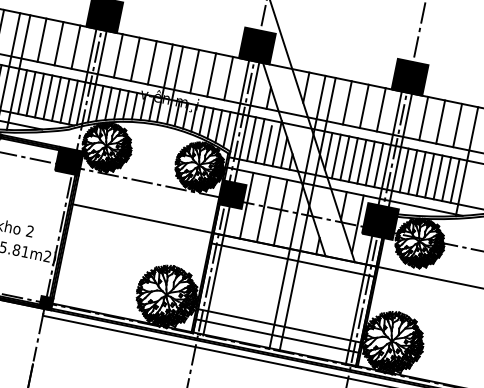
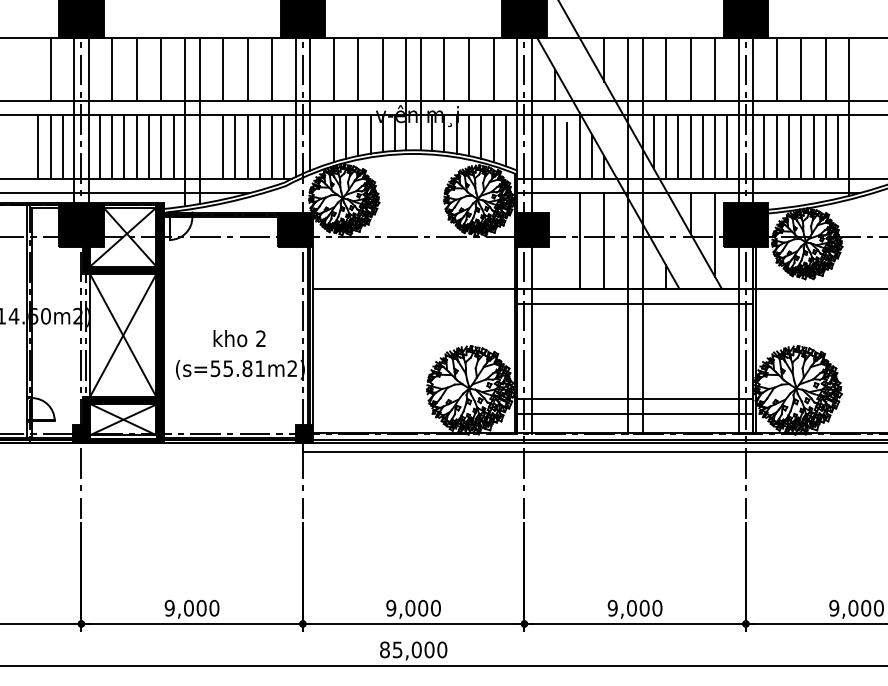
line: (22, 91) -> (210, 146), removed
line: (99, 103) -> (321, 140), removed
line: (247, 205) -> (555, 240), removed

